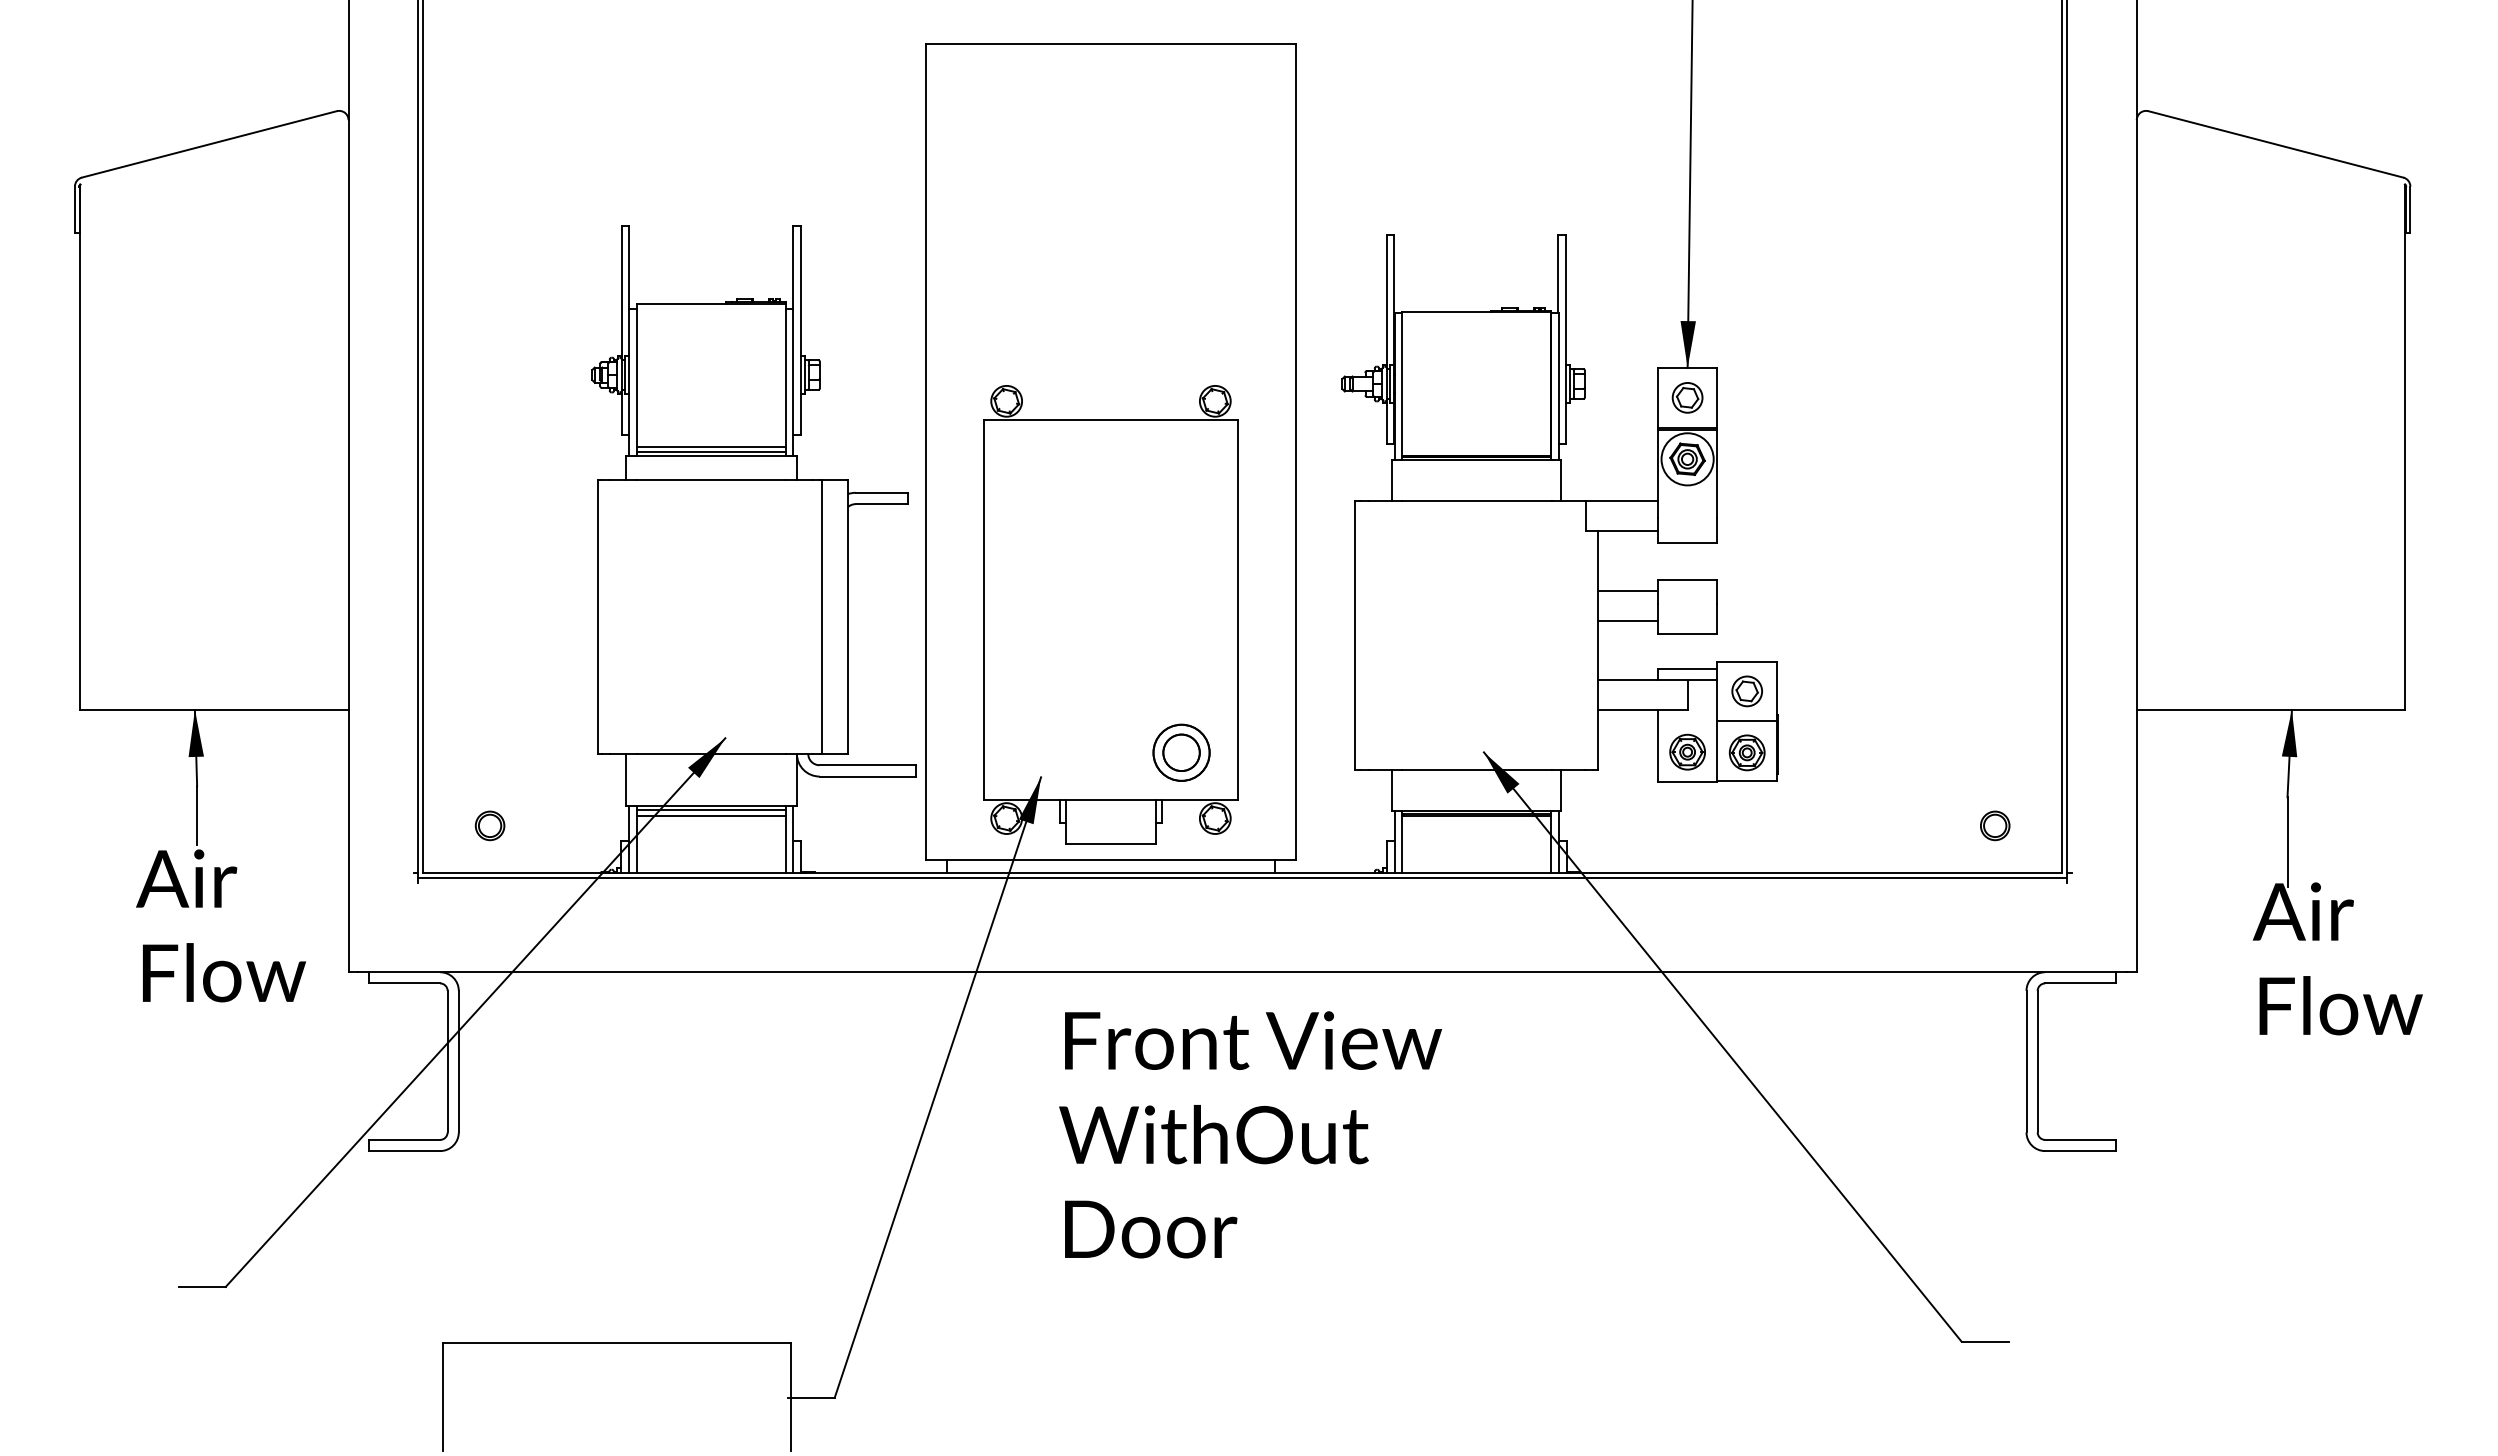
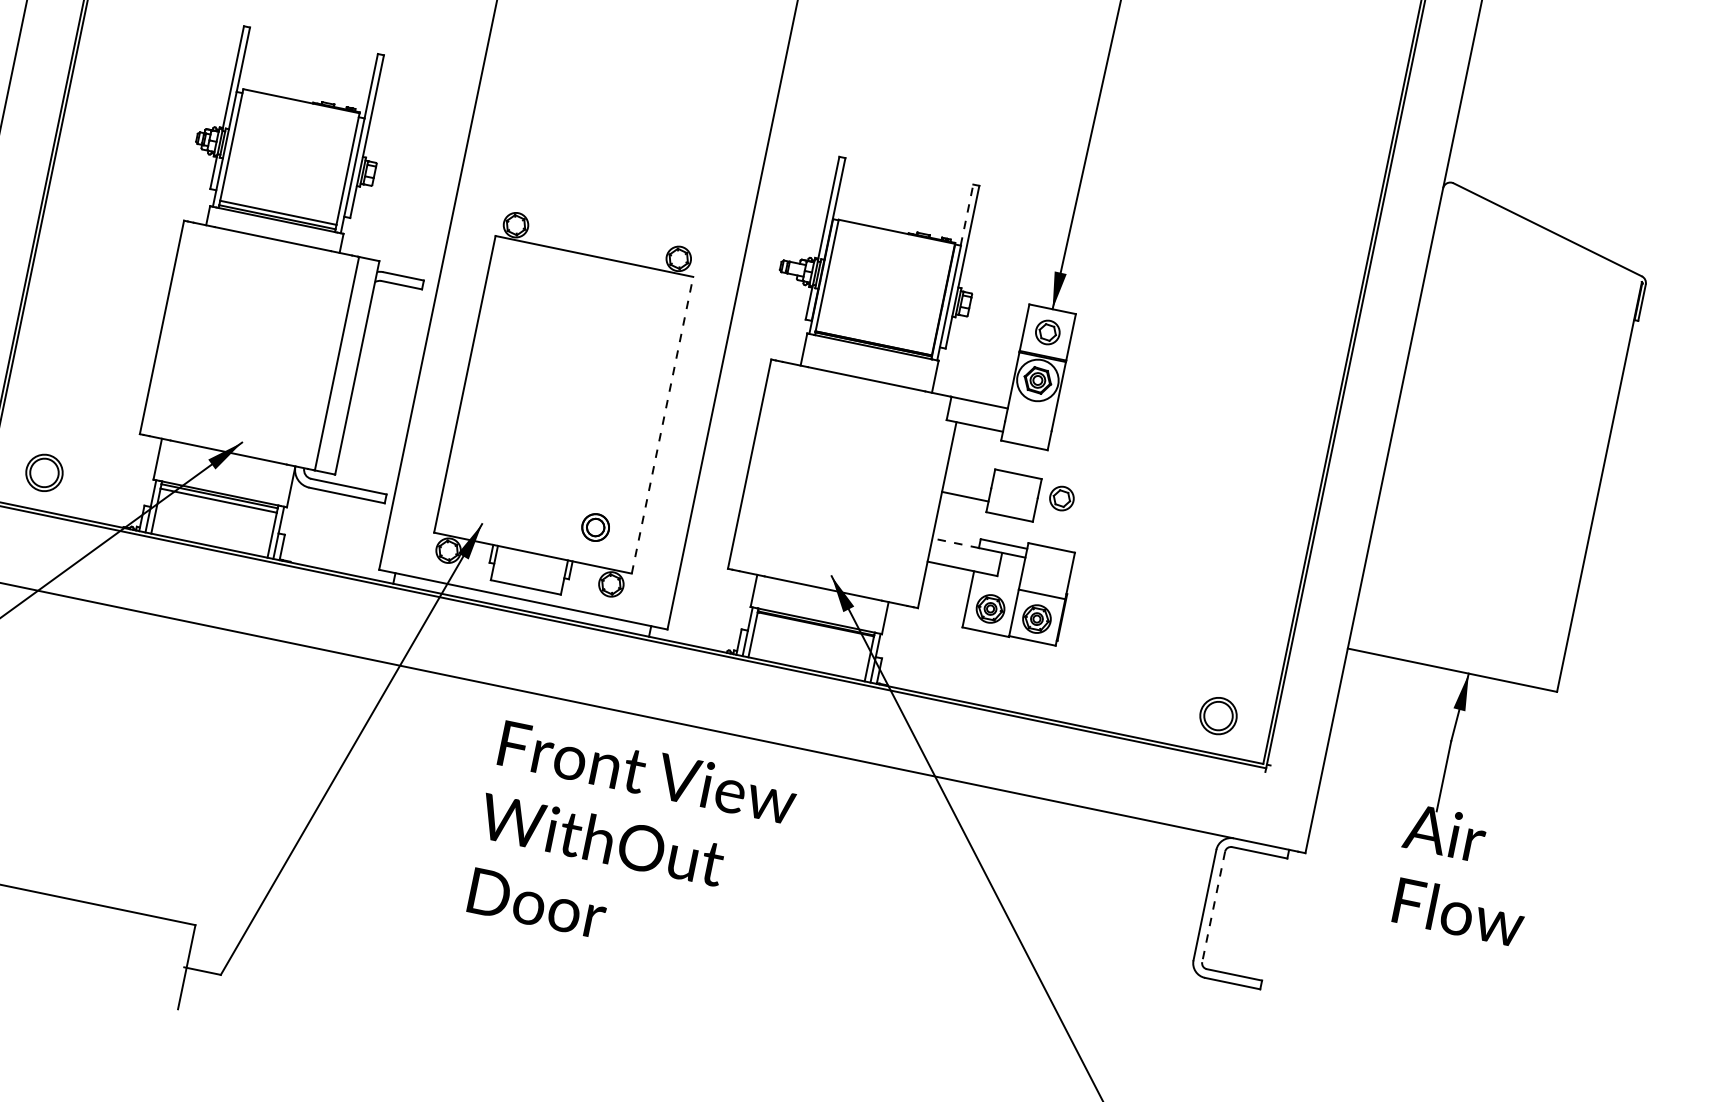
line: (1558, 273) -> (967, 214), solid -> dashed
line: (1627, 590) -> (969, 473), removed
line: (1237, 609) -> (662, 424), solid -> dashed
line: (1628, 680) -> (956, 543), solid -> dashed
part: (1746, 691) -> (1061, 498), moved
part: (1181, 752) -> (595, 527), size x0.6
part: (489, 825) -> (44, 472), size x1.6
part: (1995, 825) -> (1218, 715), size x1.6
line: (2037, 1061) -> (1213, 906), solid -> dashed
text: (1250, 1134) -> (630, 845), moved

